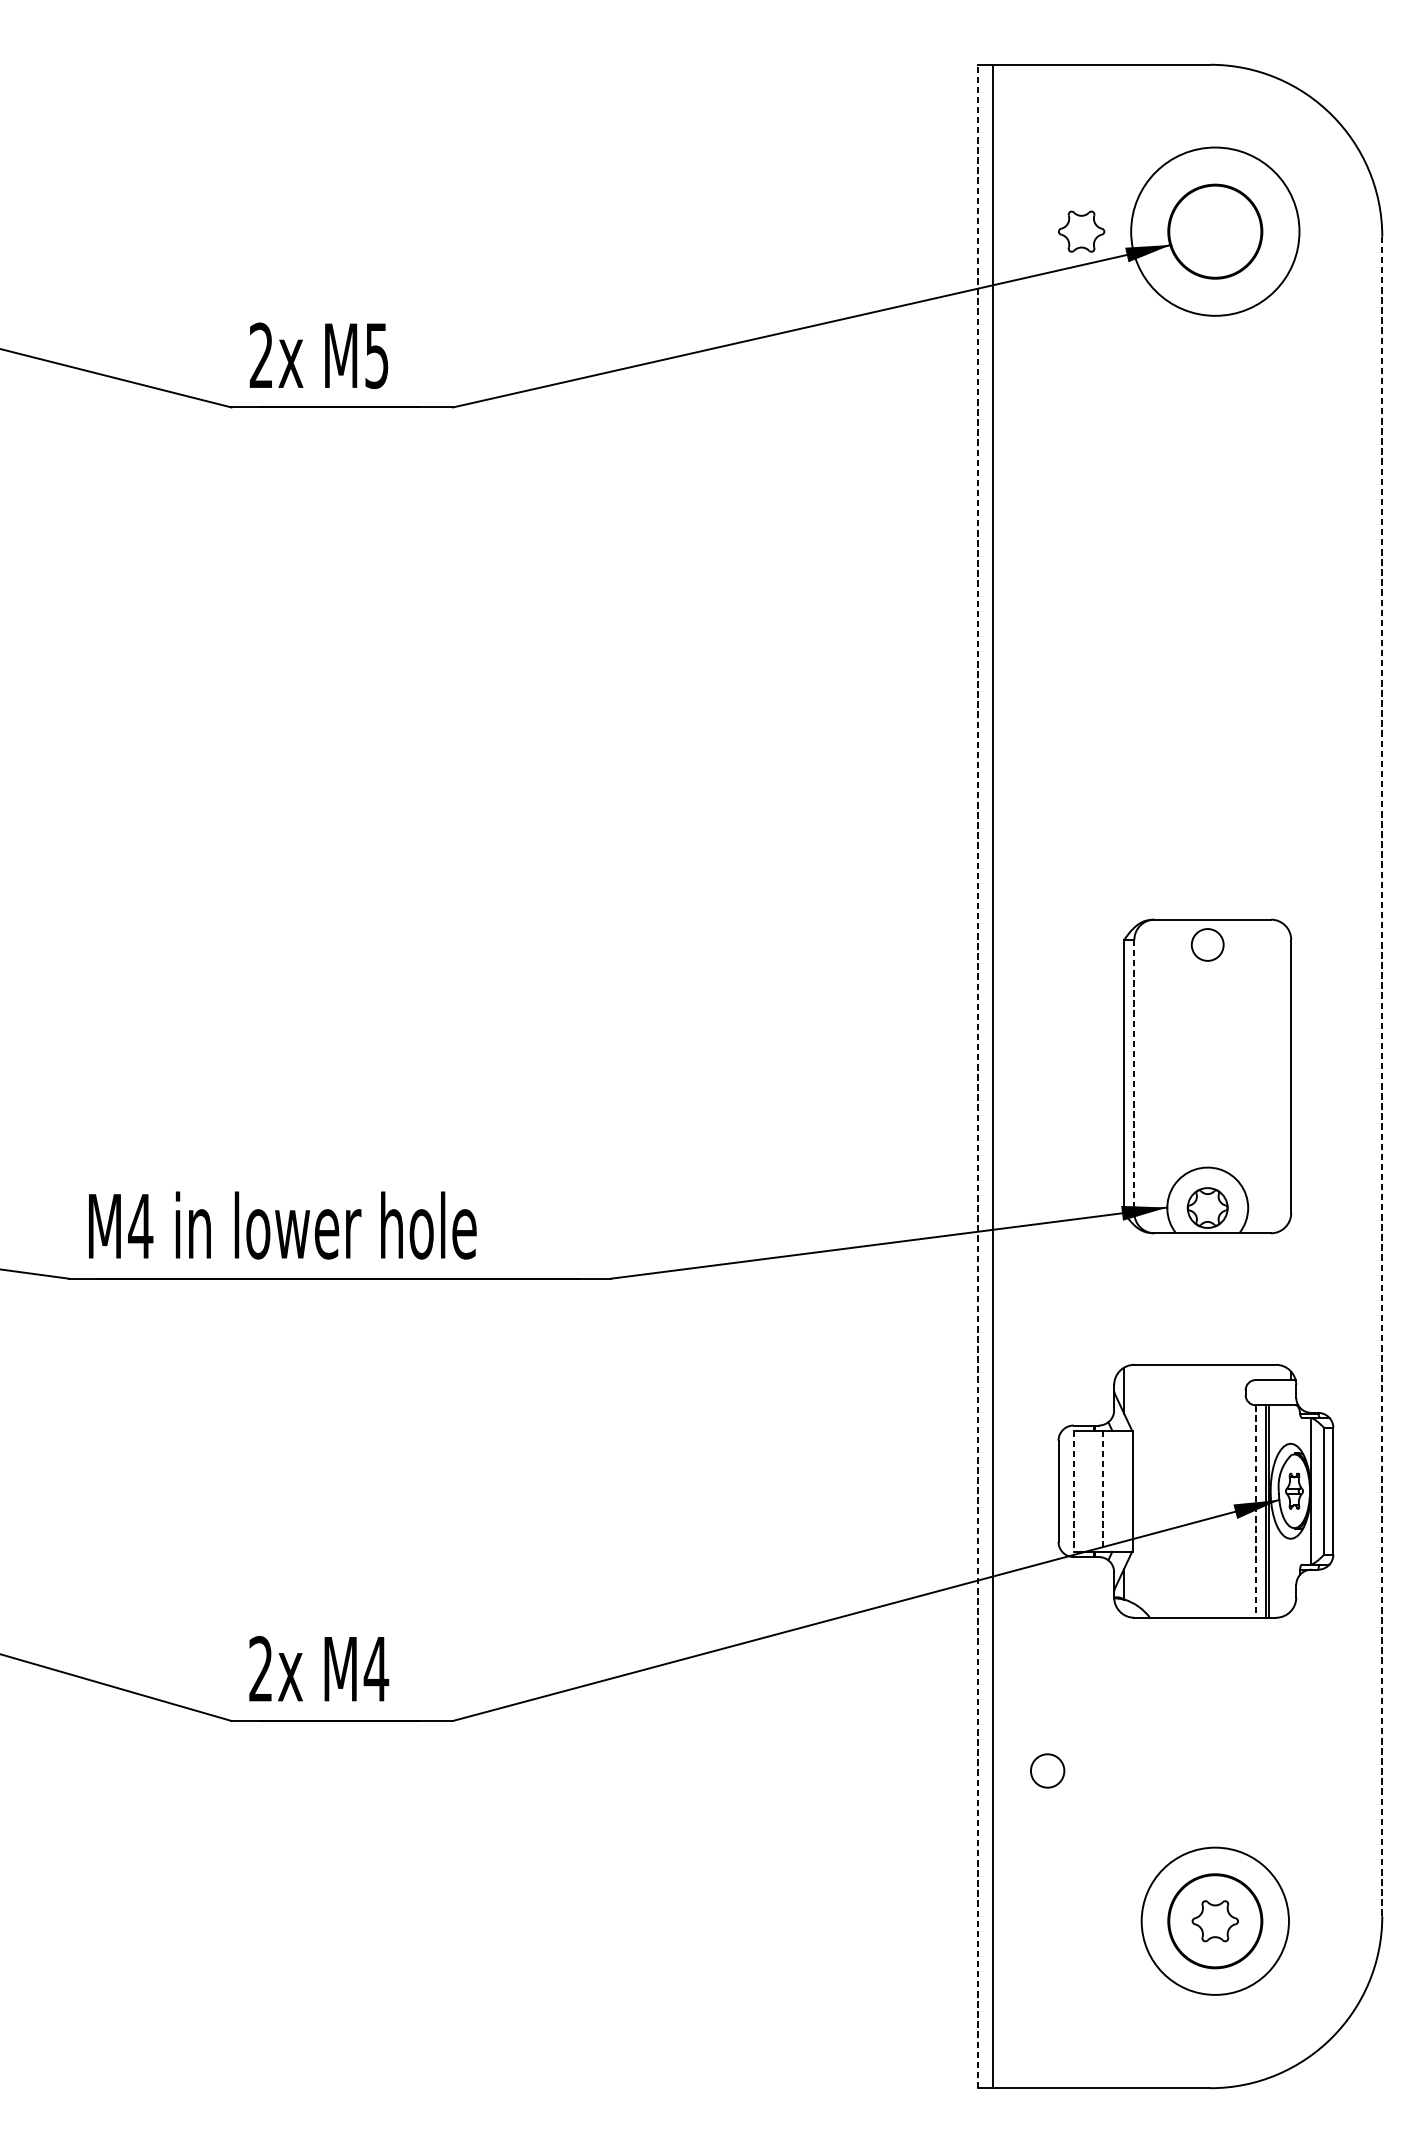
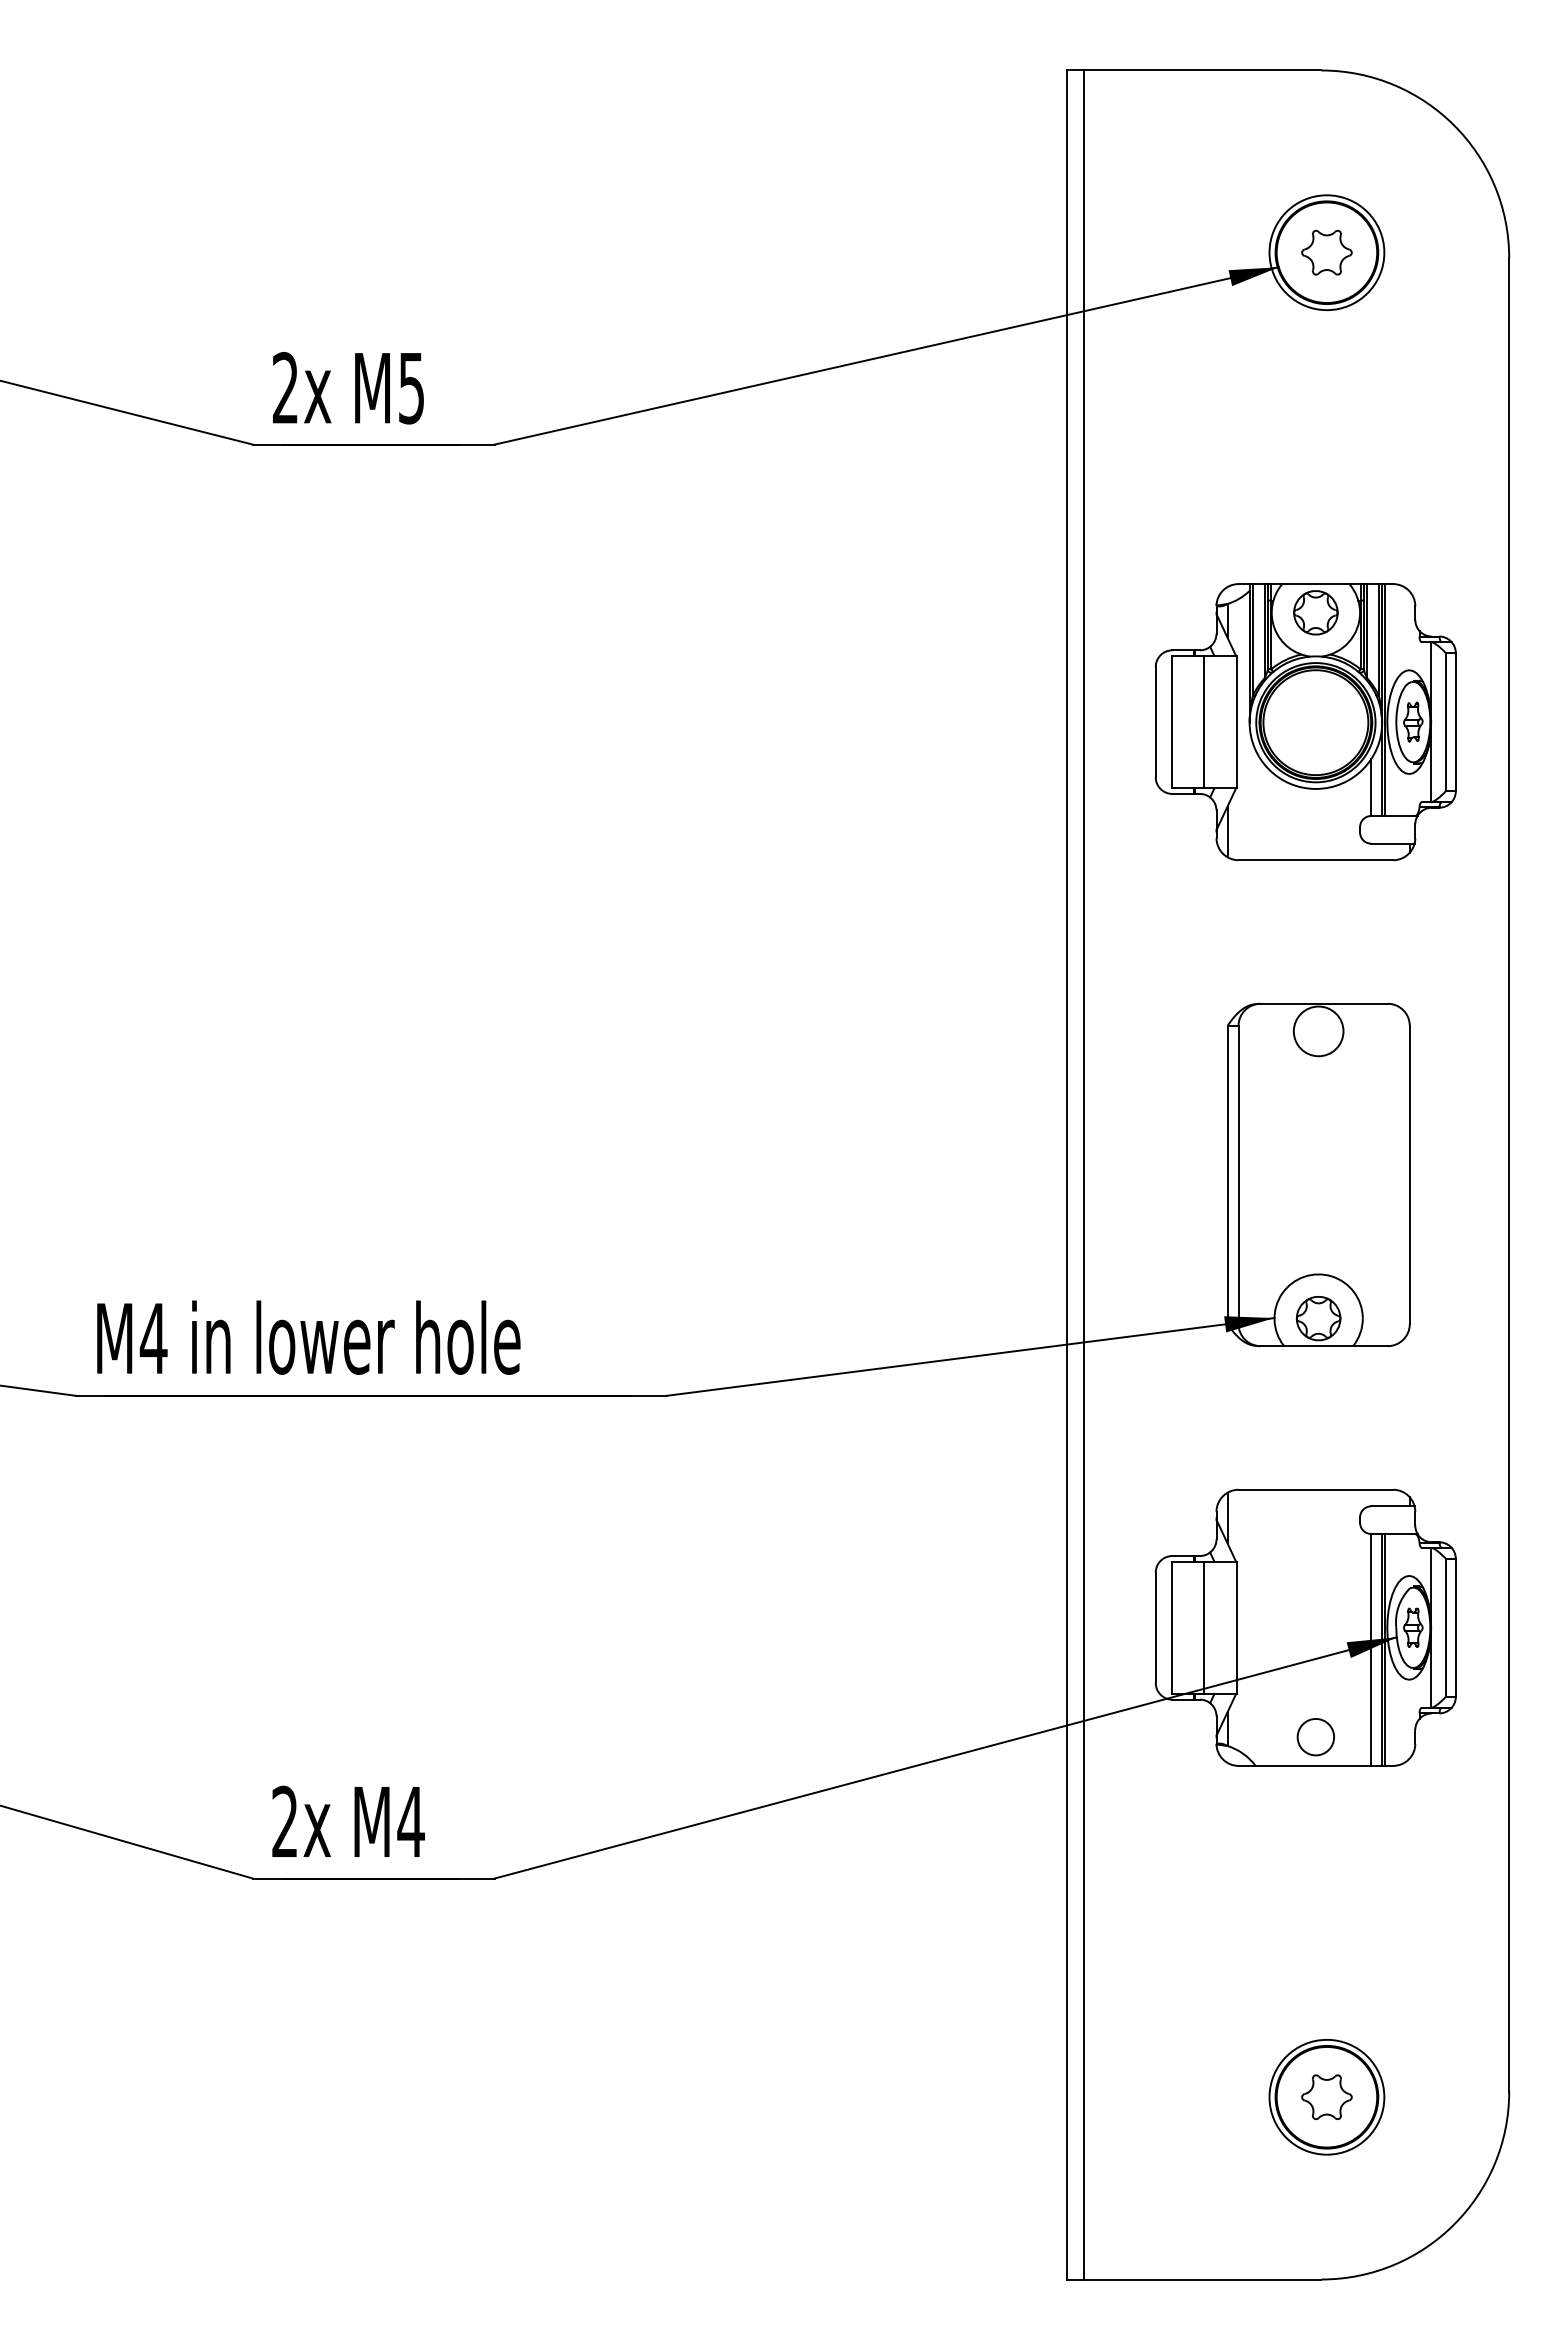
part: (1081, 231) -> (1326, 252), moved
circle: (1214, 231) -> (1326, 252), size x0.62
part: (1195, 662) -> (1305, 722), added
circle: (1207, 945) -> (1318, 1031), size x1.43
line: (977, 1076) -> (1067, 1175), dashed -> solid
line: (1134, 1076) -> (1238, 1175), dashed -> solid
line: (1382, 1076) -> (1509, 1175), dashed -> solid
line: (1073, 1491) -> (1172, 1628), dashed -> solid
line: (1103, 1491) -> (1204, 1628), dashed -> solid
line: (1256, 1511) -> (1371, 1649), dashed -> solid
circle: (1047, 1771) -> (1315, 1737), moved
circle: (1214, 1920) -> (1326, 2096), size x0.71

